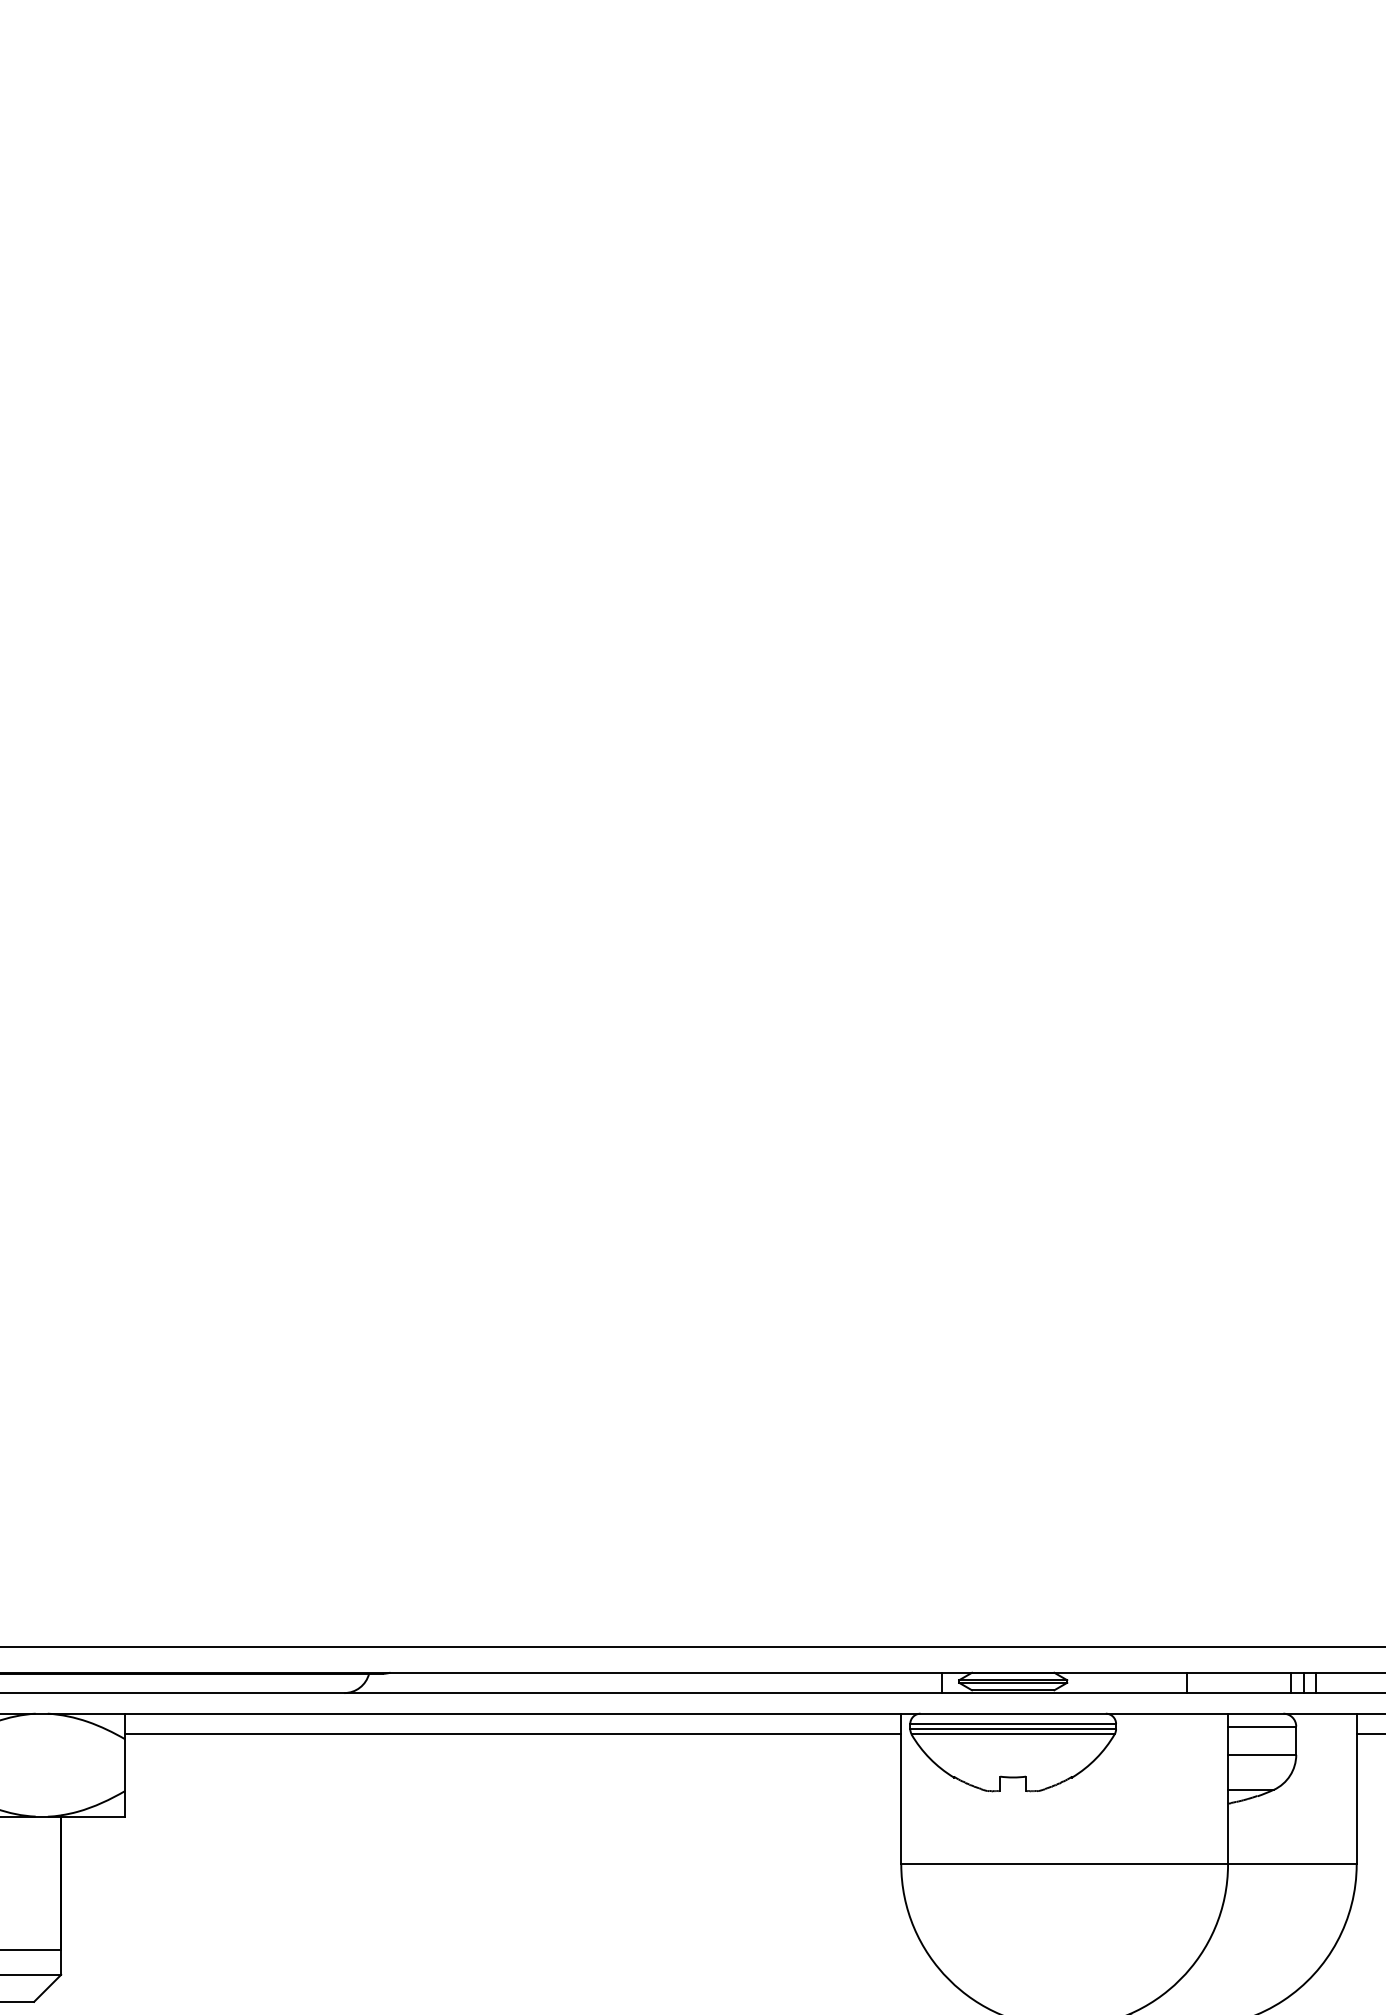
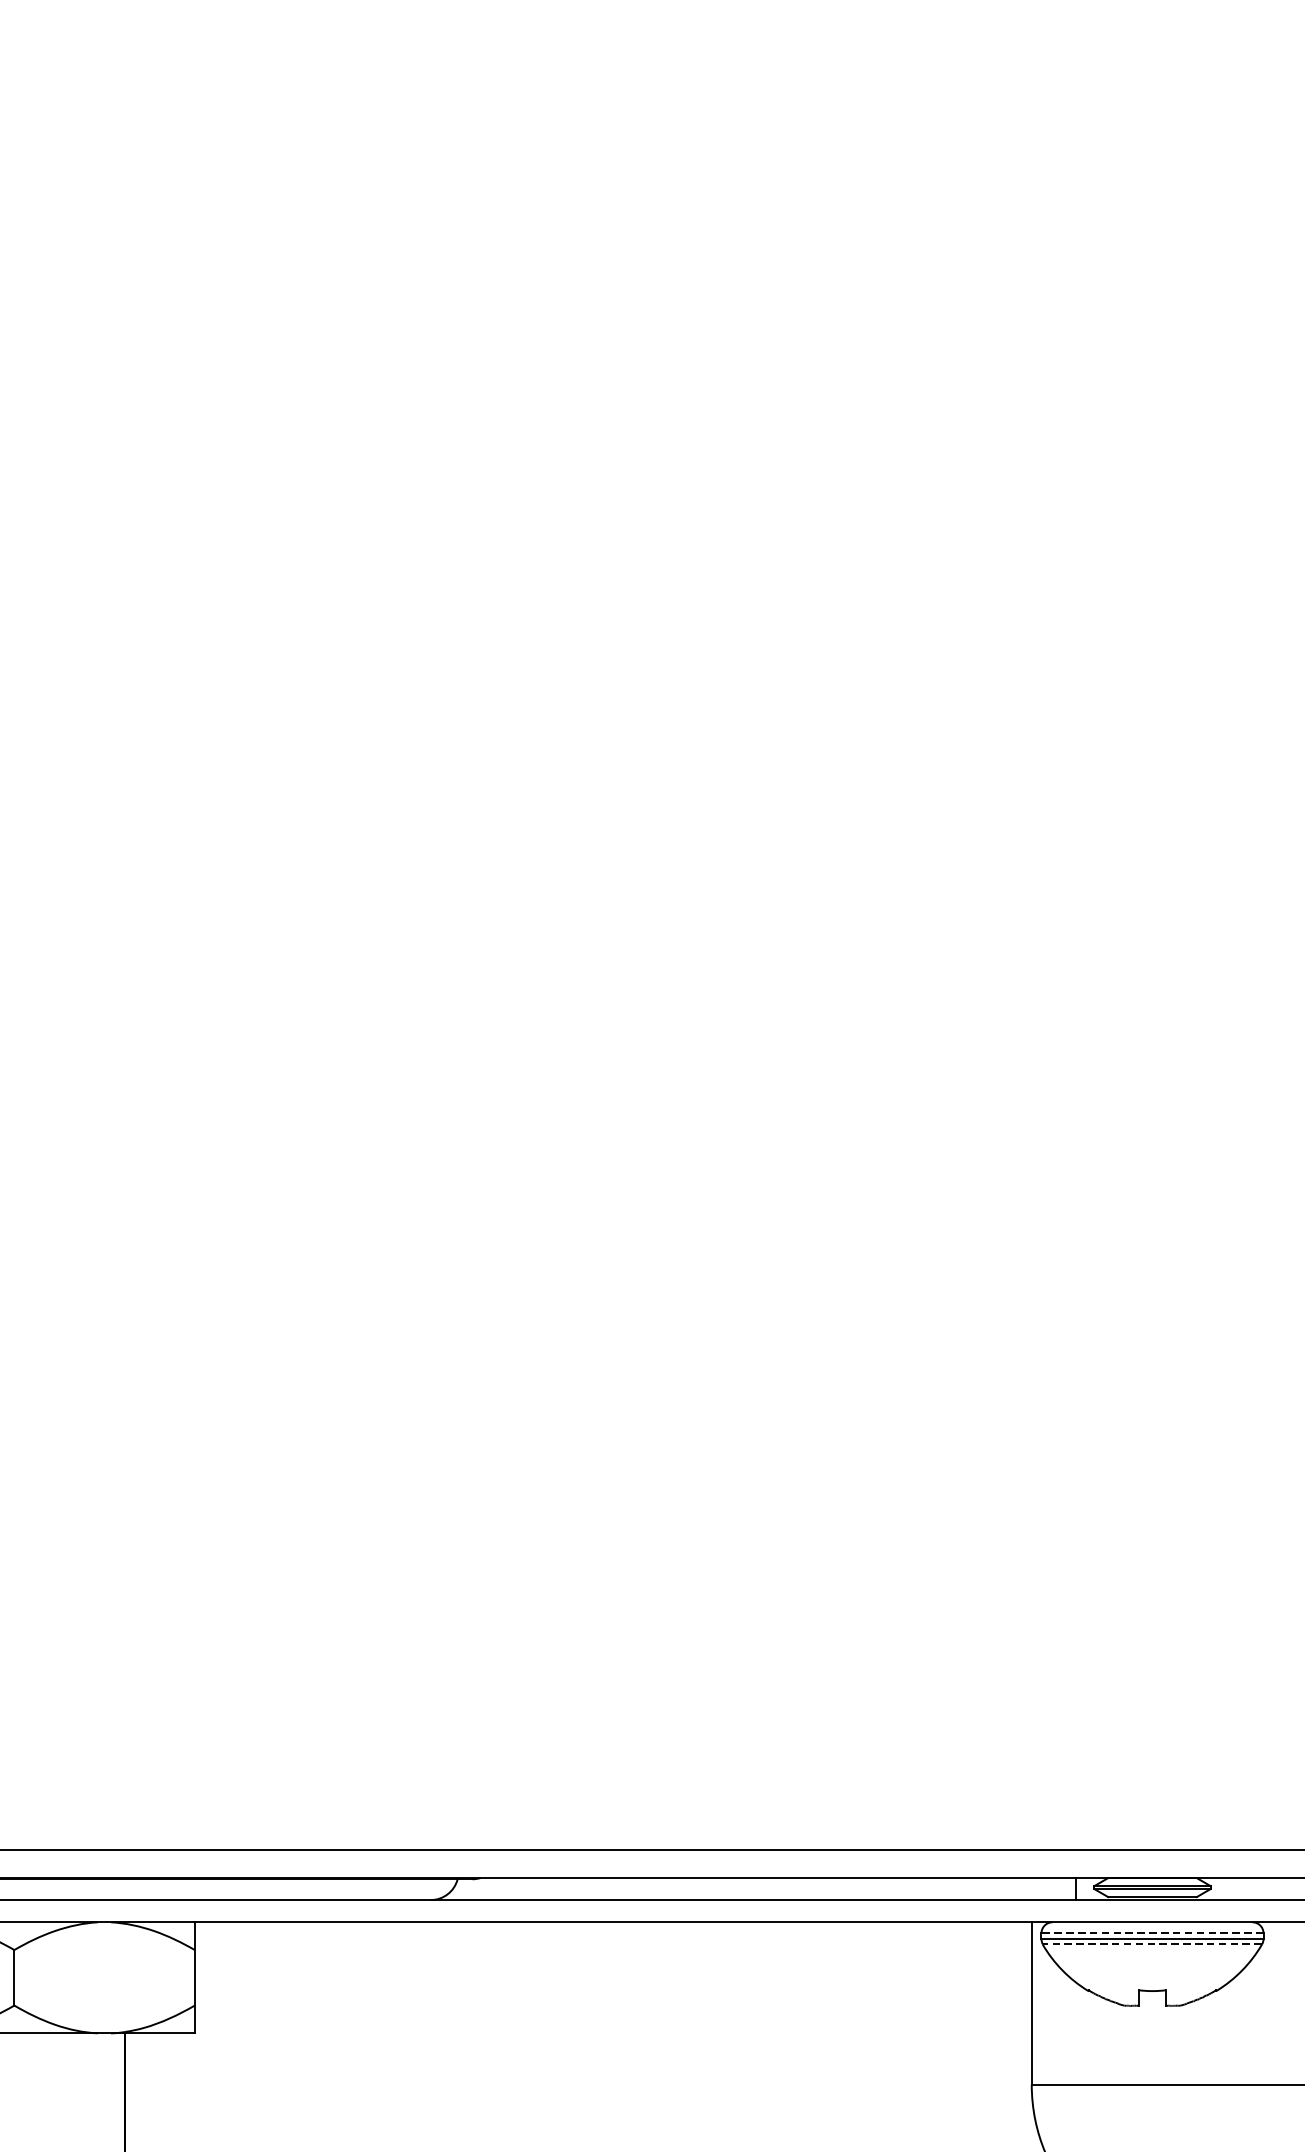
line: (1013, 1723) -> (1152, 1932), solid -> dashed
line: (513, 1734) -> (613, 1944), removed
line: (1013, 1734) -> (1152, 1944), solid -> dashed

